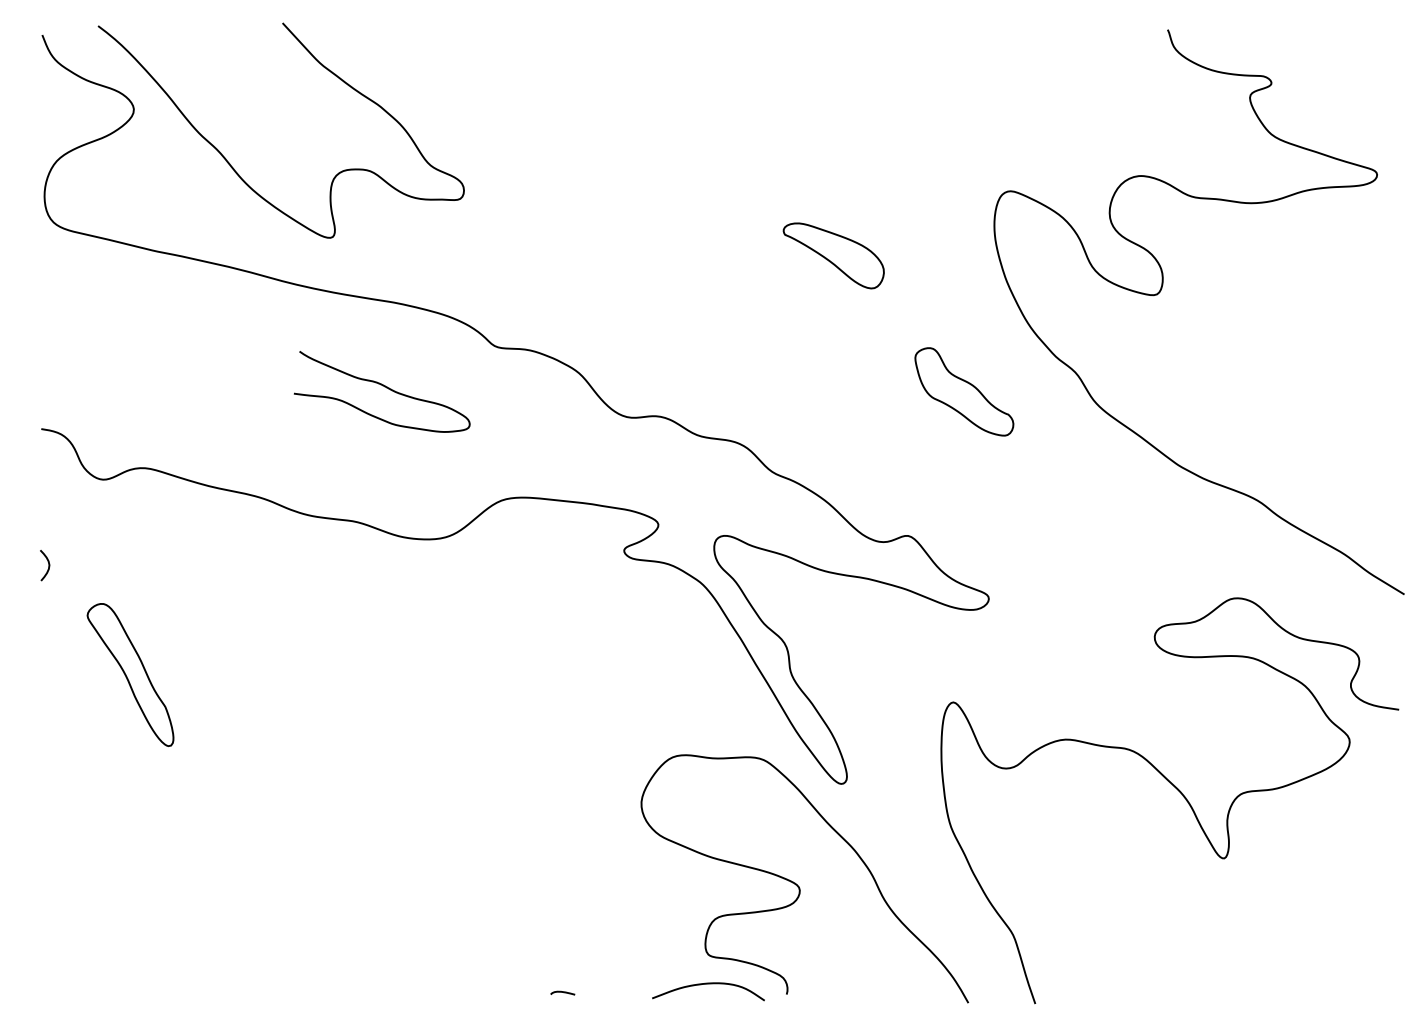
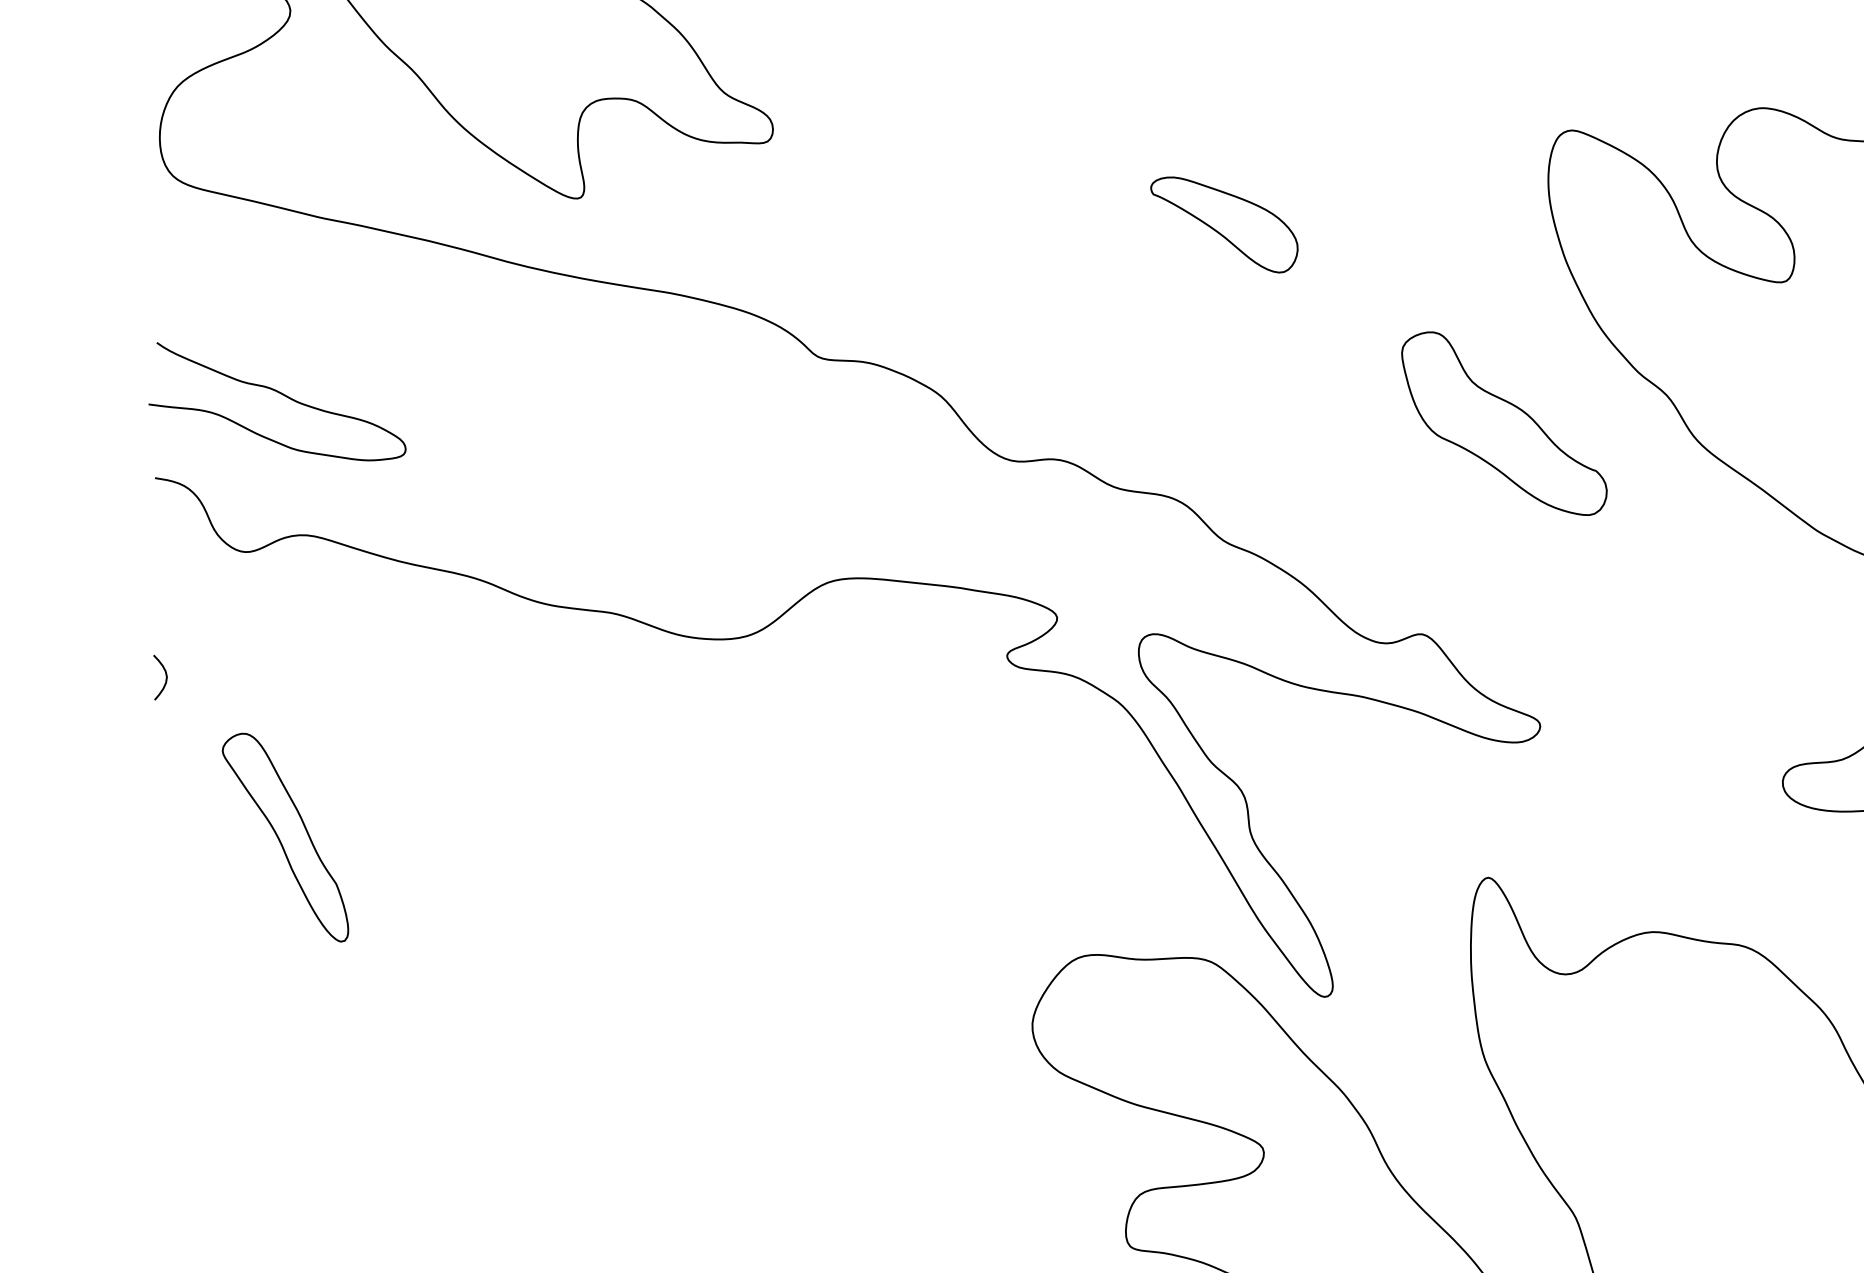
part: (833, 255) -> (1223, 224), moved
curve: (384, 387) -> (281, 395), moved
part: (964, 391) -> (1504, 423), size x1.43

